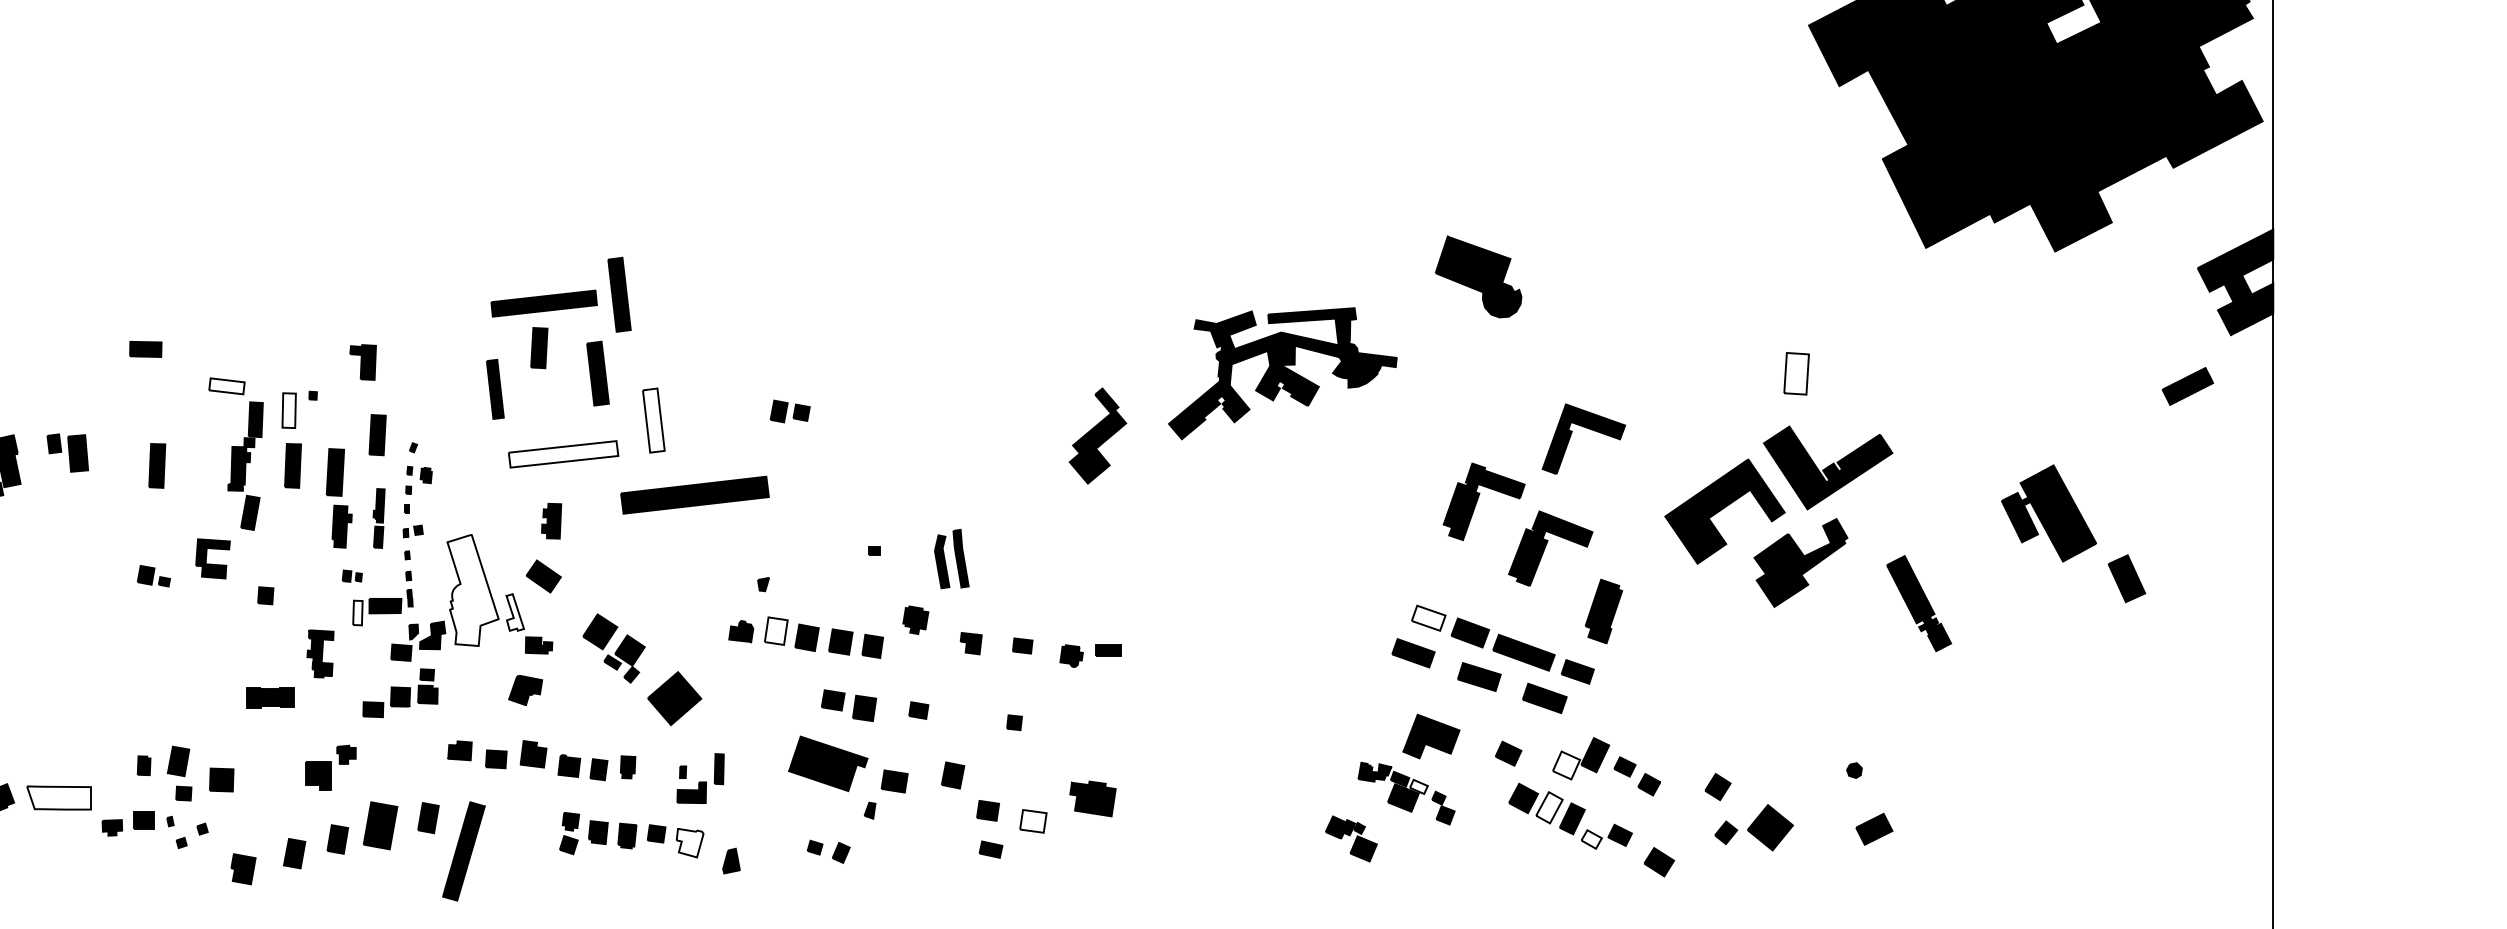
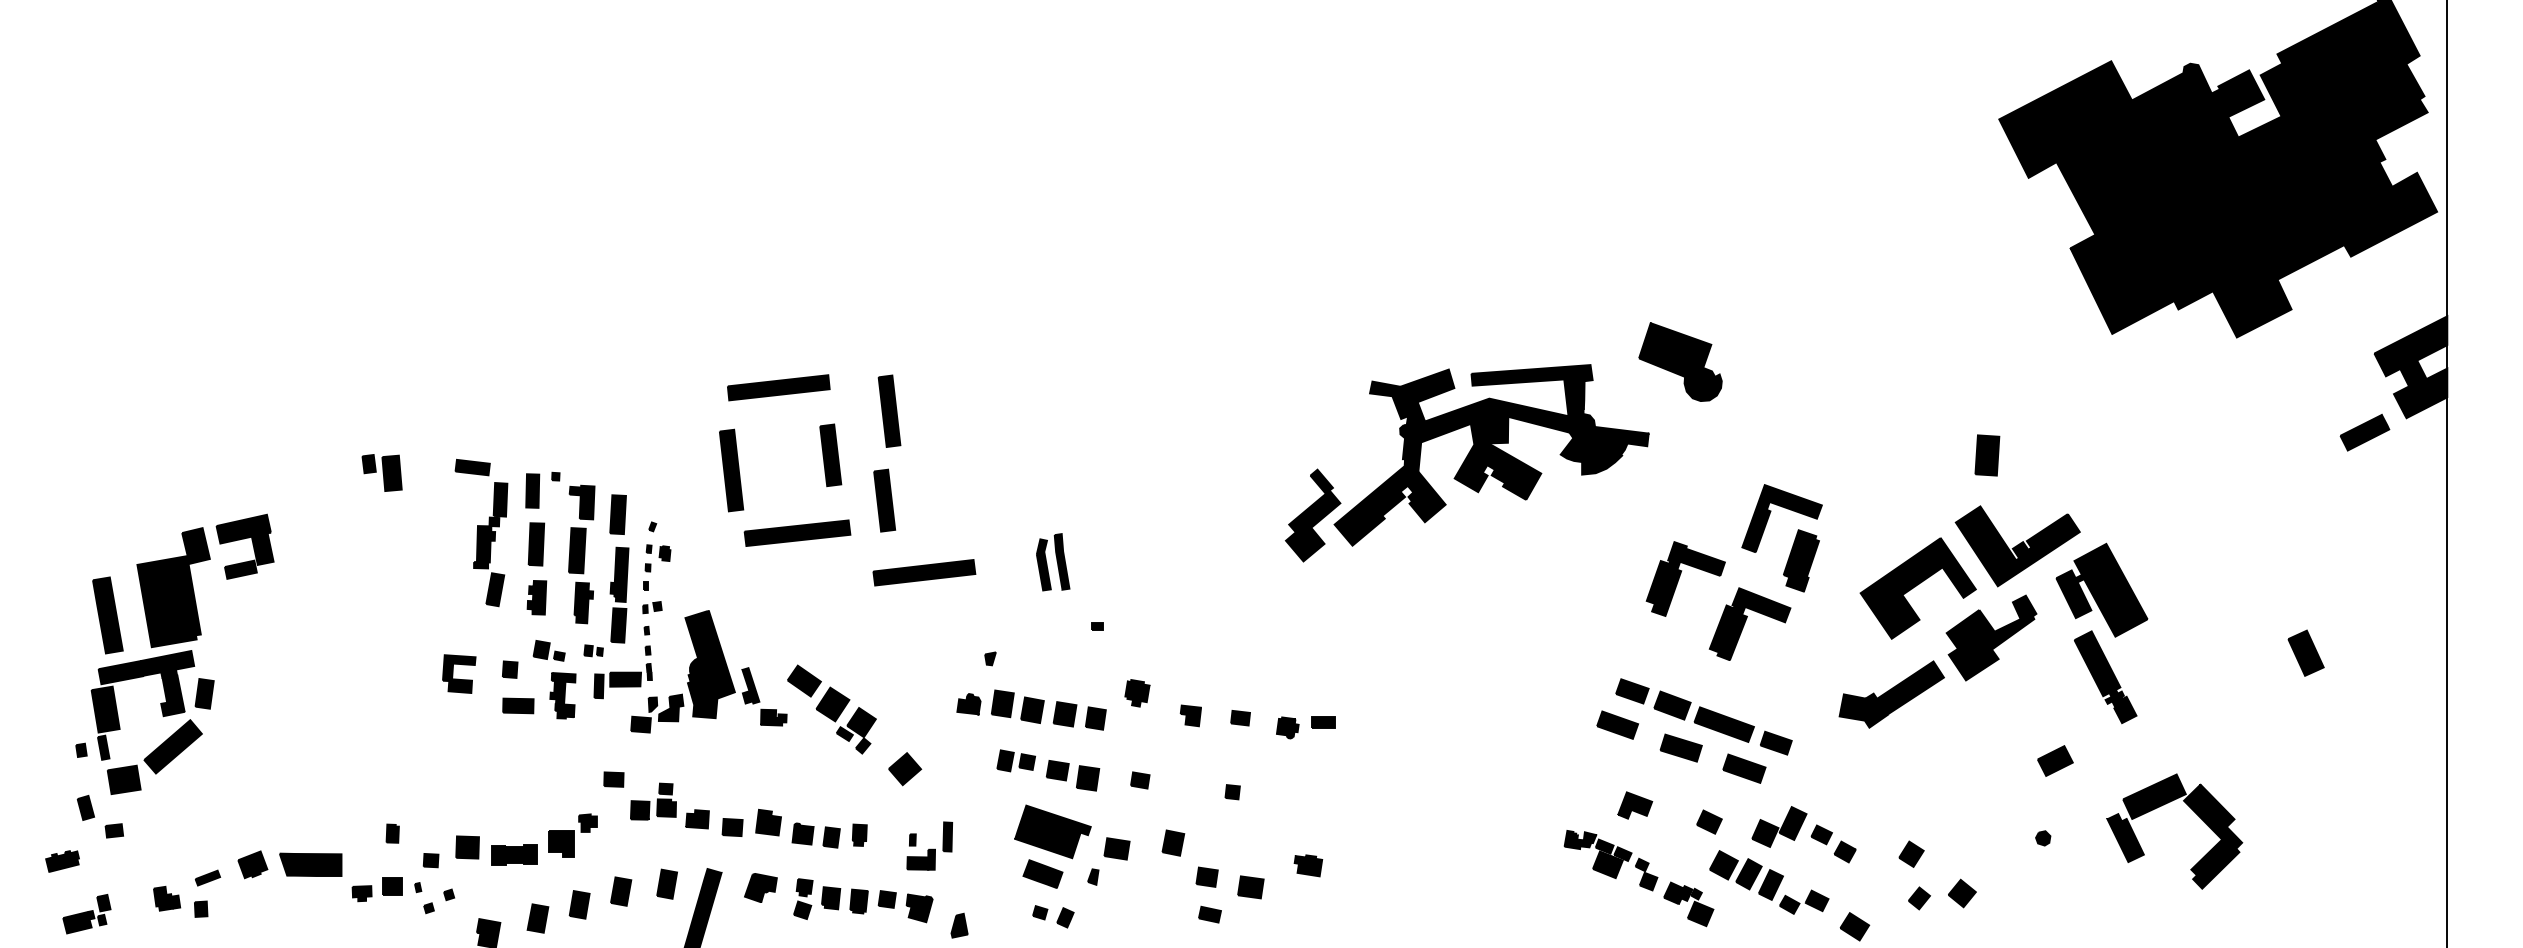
part: (619, 294) -> (889, 410), moved
part: (538, 347) -> (773, 430), removed
part: (145, 348) -> (518, 705), moved
part: (362, 362) -> (581, 502), moved
part: (1282, 373) -> (1491, 455), size x1.43
fill: (1796, 373) -> (1987, 455), added
fill: (226, 386) -> (472, 467), added
part: (2187, 386) -> (2364, 432), moved
part: (495, 389) -> (731, 470), size x1.43
fill: (288, 410) -> (532, 490), added
part: (789, 411) -> (1015, 760), moved
fill: (653, 420) -> (884, 500), added
part: (67, 452) -> (381, 472), moved
fill: (563, 454) -> (797, 533), added
part: (157, 466) -> (405, 544), removed
part: (695, 495) -> (924, 572), size x0.71
part: (2048, 512) -> (2101, 589), moved
part: (379, 517) -> (619, 594), size x1.67
part: (551, 520) -> (536, 597), moved
part: (213, 558) -> (459, 673), moved
part: (952, 559) -> (1053, 562), moved
part: (153, 575) -> (548, 650), moved
part: (543, 575) -> (804, 680), moved
fill: (472, 590) -> (709, 664), added
part: (1604, 611) -> (1801, 560), moved
fill: (514, 612) -> (750, 685), added
fill: (357, 613) -> (598, 686), added
fill: (1428, 618) -> (1632, 691), added
part: (1697, 621) -> (1891, 694), added
fill: (776, 630) -> (1002, 703), added
part: (320, 653) -> (562, 695), moved
part: (414, 687) -> (653, 801), moved
part: (525, 689) -> (760, 887), moved
part: (270, 697) -> (514, 854), moved
part: (675, 699) -> (905, 769), size x0.62
part: (1431, 736) -> (1635, 805), size x0.62
part: (2010, 742) -> (2193, 811), added
part: (178, 761) -> (425, 829), removed
fill: (1566, 765) -> (1765, 833), added
fill: (1418, 786) -> (1622, 853), added
fill: (58, 797) -> (310, 864), added
part: (1093, 798) -> (1308, 865), size x0.62
part: (817, 806) -> (1042, 873), added
fill: (1549, 808) -> (1748, 874), added
fill: (1033, 821) -> (1250, 887), added
part: (381, 825) -> (621, 891), size x0.62
part: (1770, 827) -> (1962, 893), size x0.62
part: (1874, 828) -> (2055, 760), moved
part: (1351, 839) -> (1688, 904), moved
fill: (1591, 839) -> (1789, 904), added
fill: (689, 842) -> (919, 907), added

